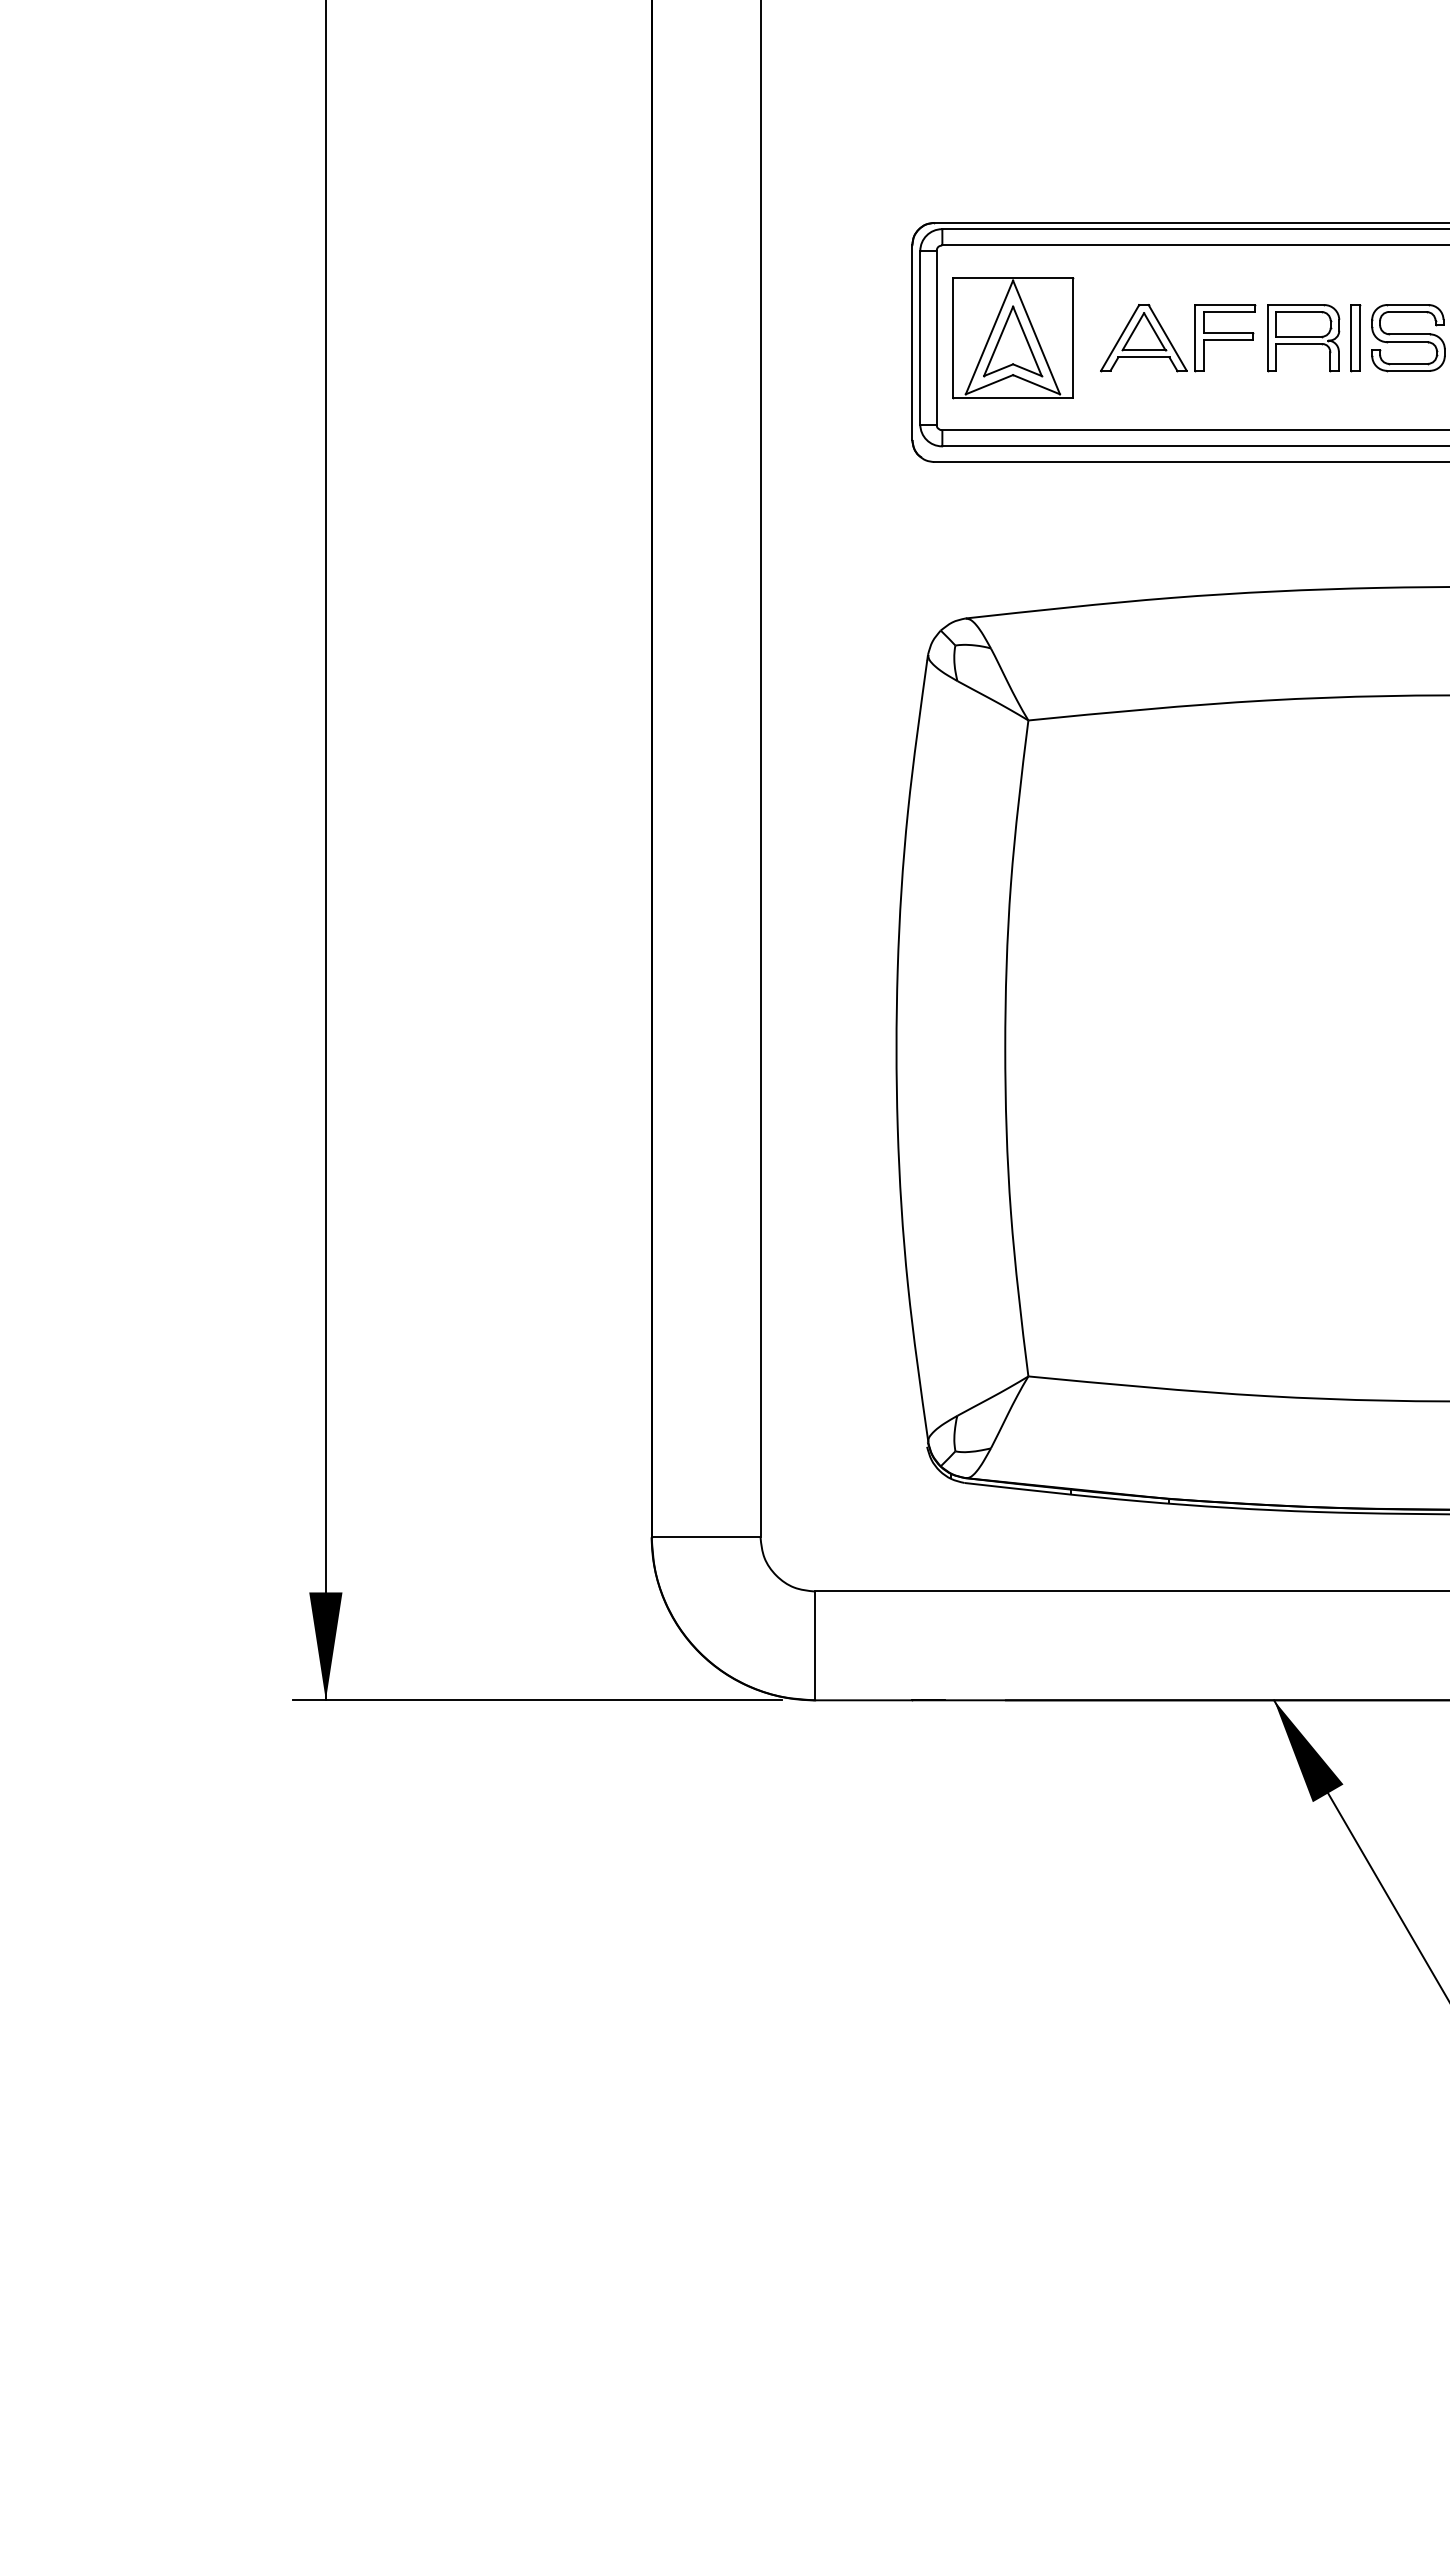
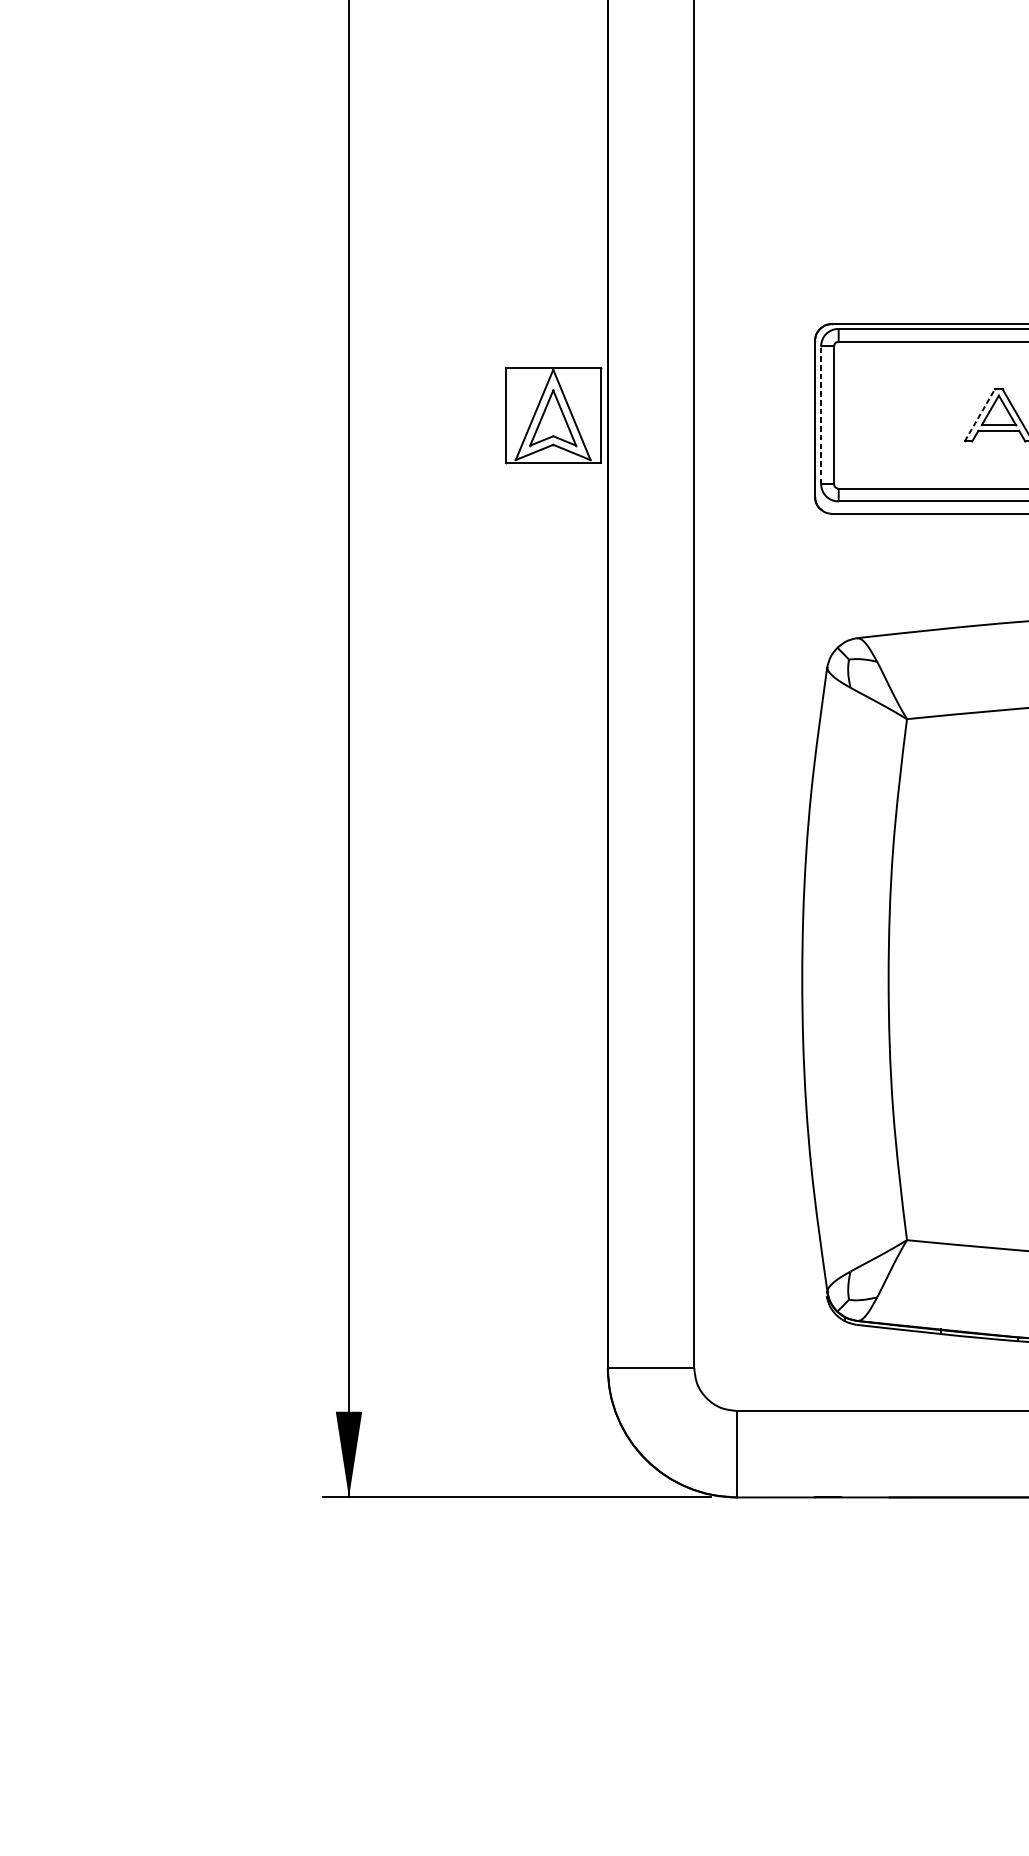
line: (920, 337) -> (821, 414), solid -> dashed
line: (1120, 337) -> (980, 414), solid -> dashed
part: (1013, 338) -> (553, 415), moved

